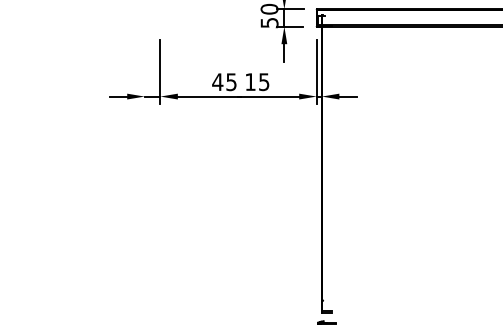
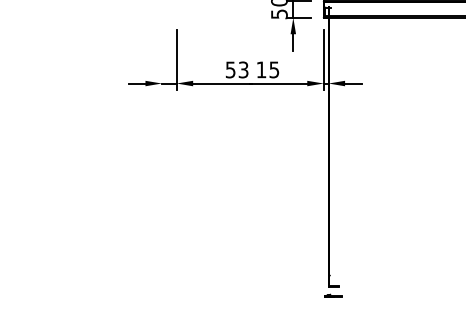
text: (224, 82) -> (237, 70), 45 -> 53

